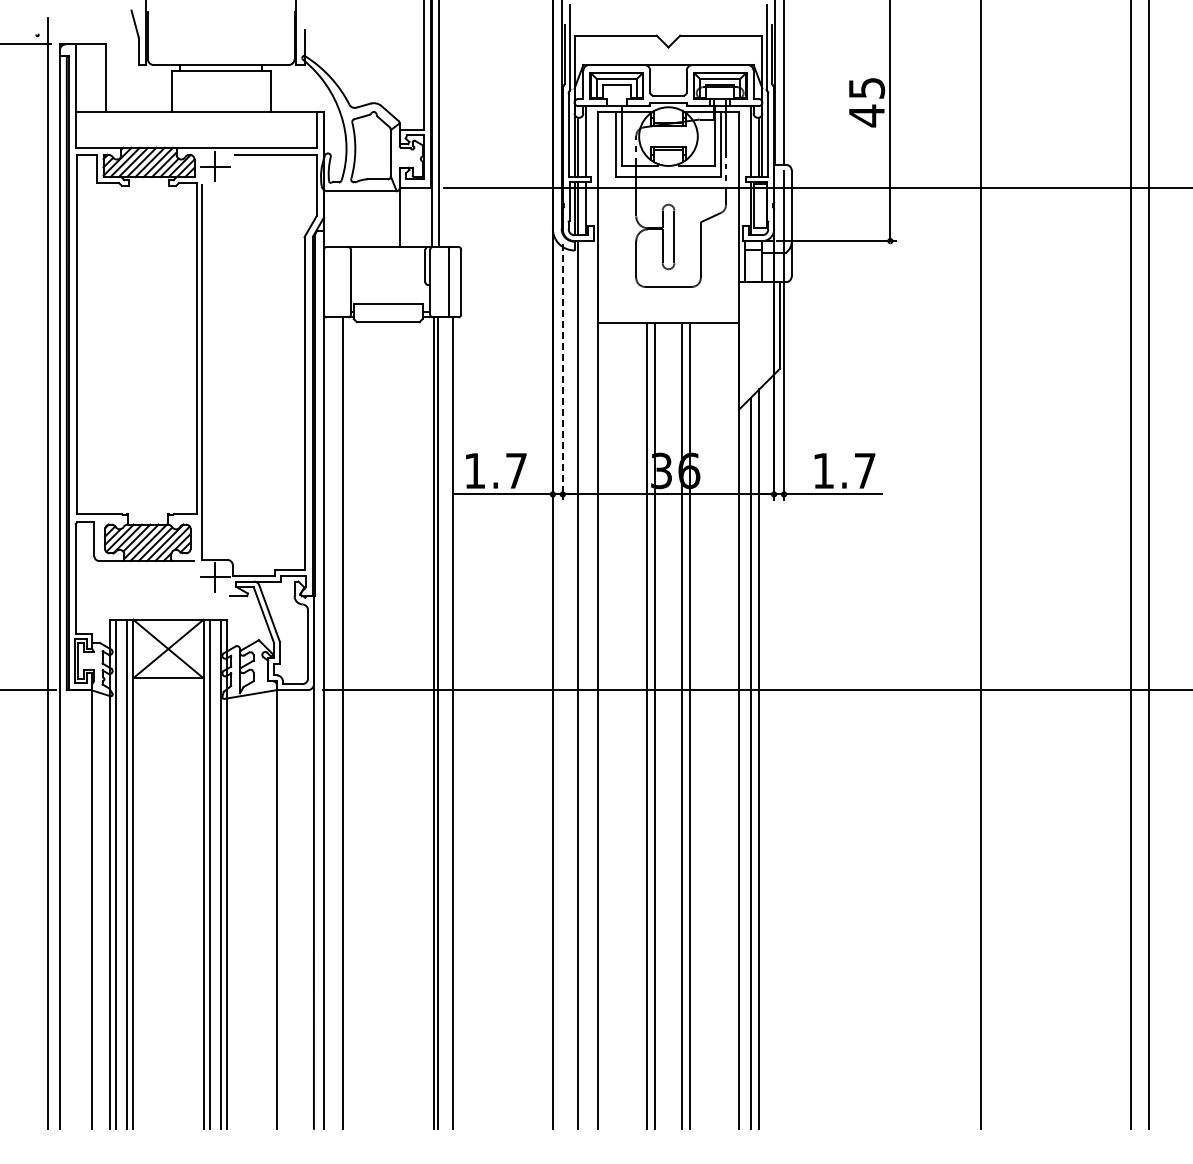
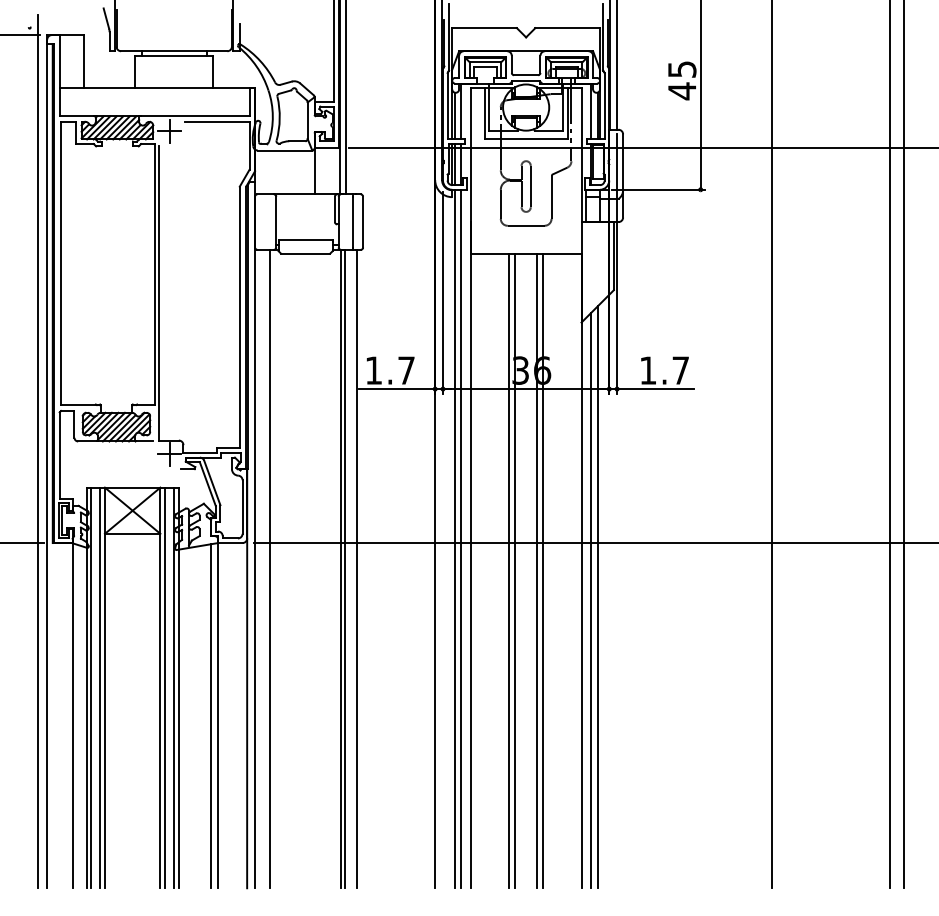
line: (562, 372) -> (442, 293), dashed -> solid
line: (586, 684) -> (461, 538), added
line: (268, 909) -> (211, 715), added

